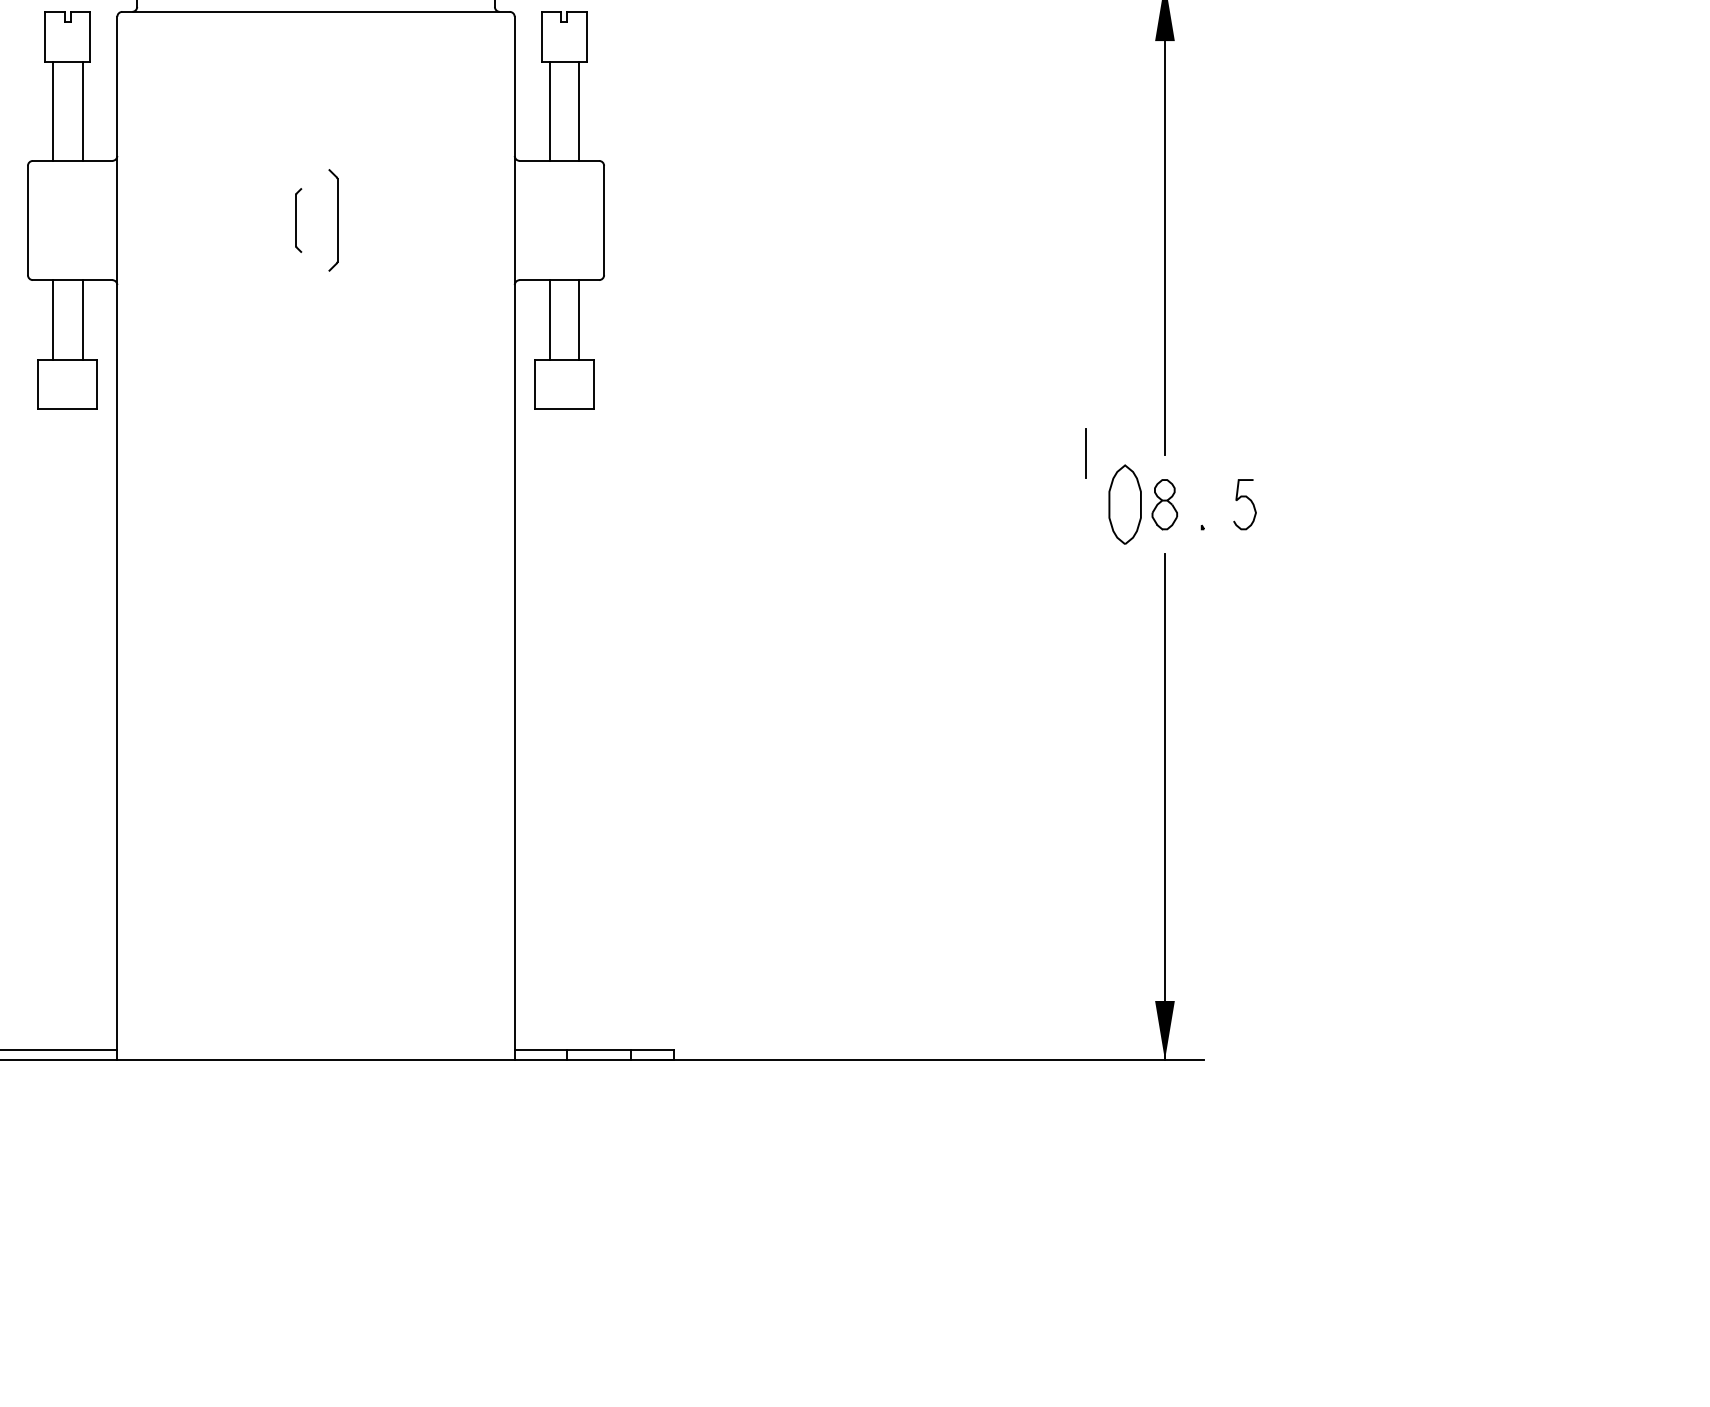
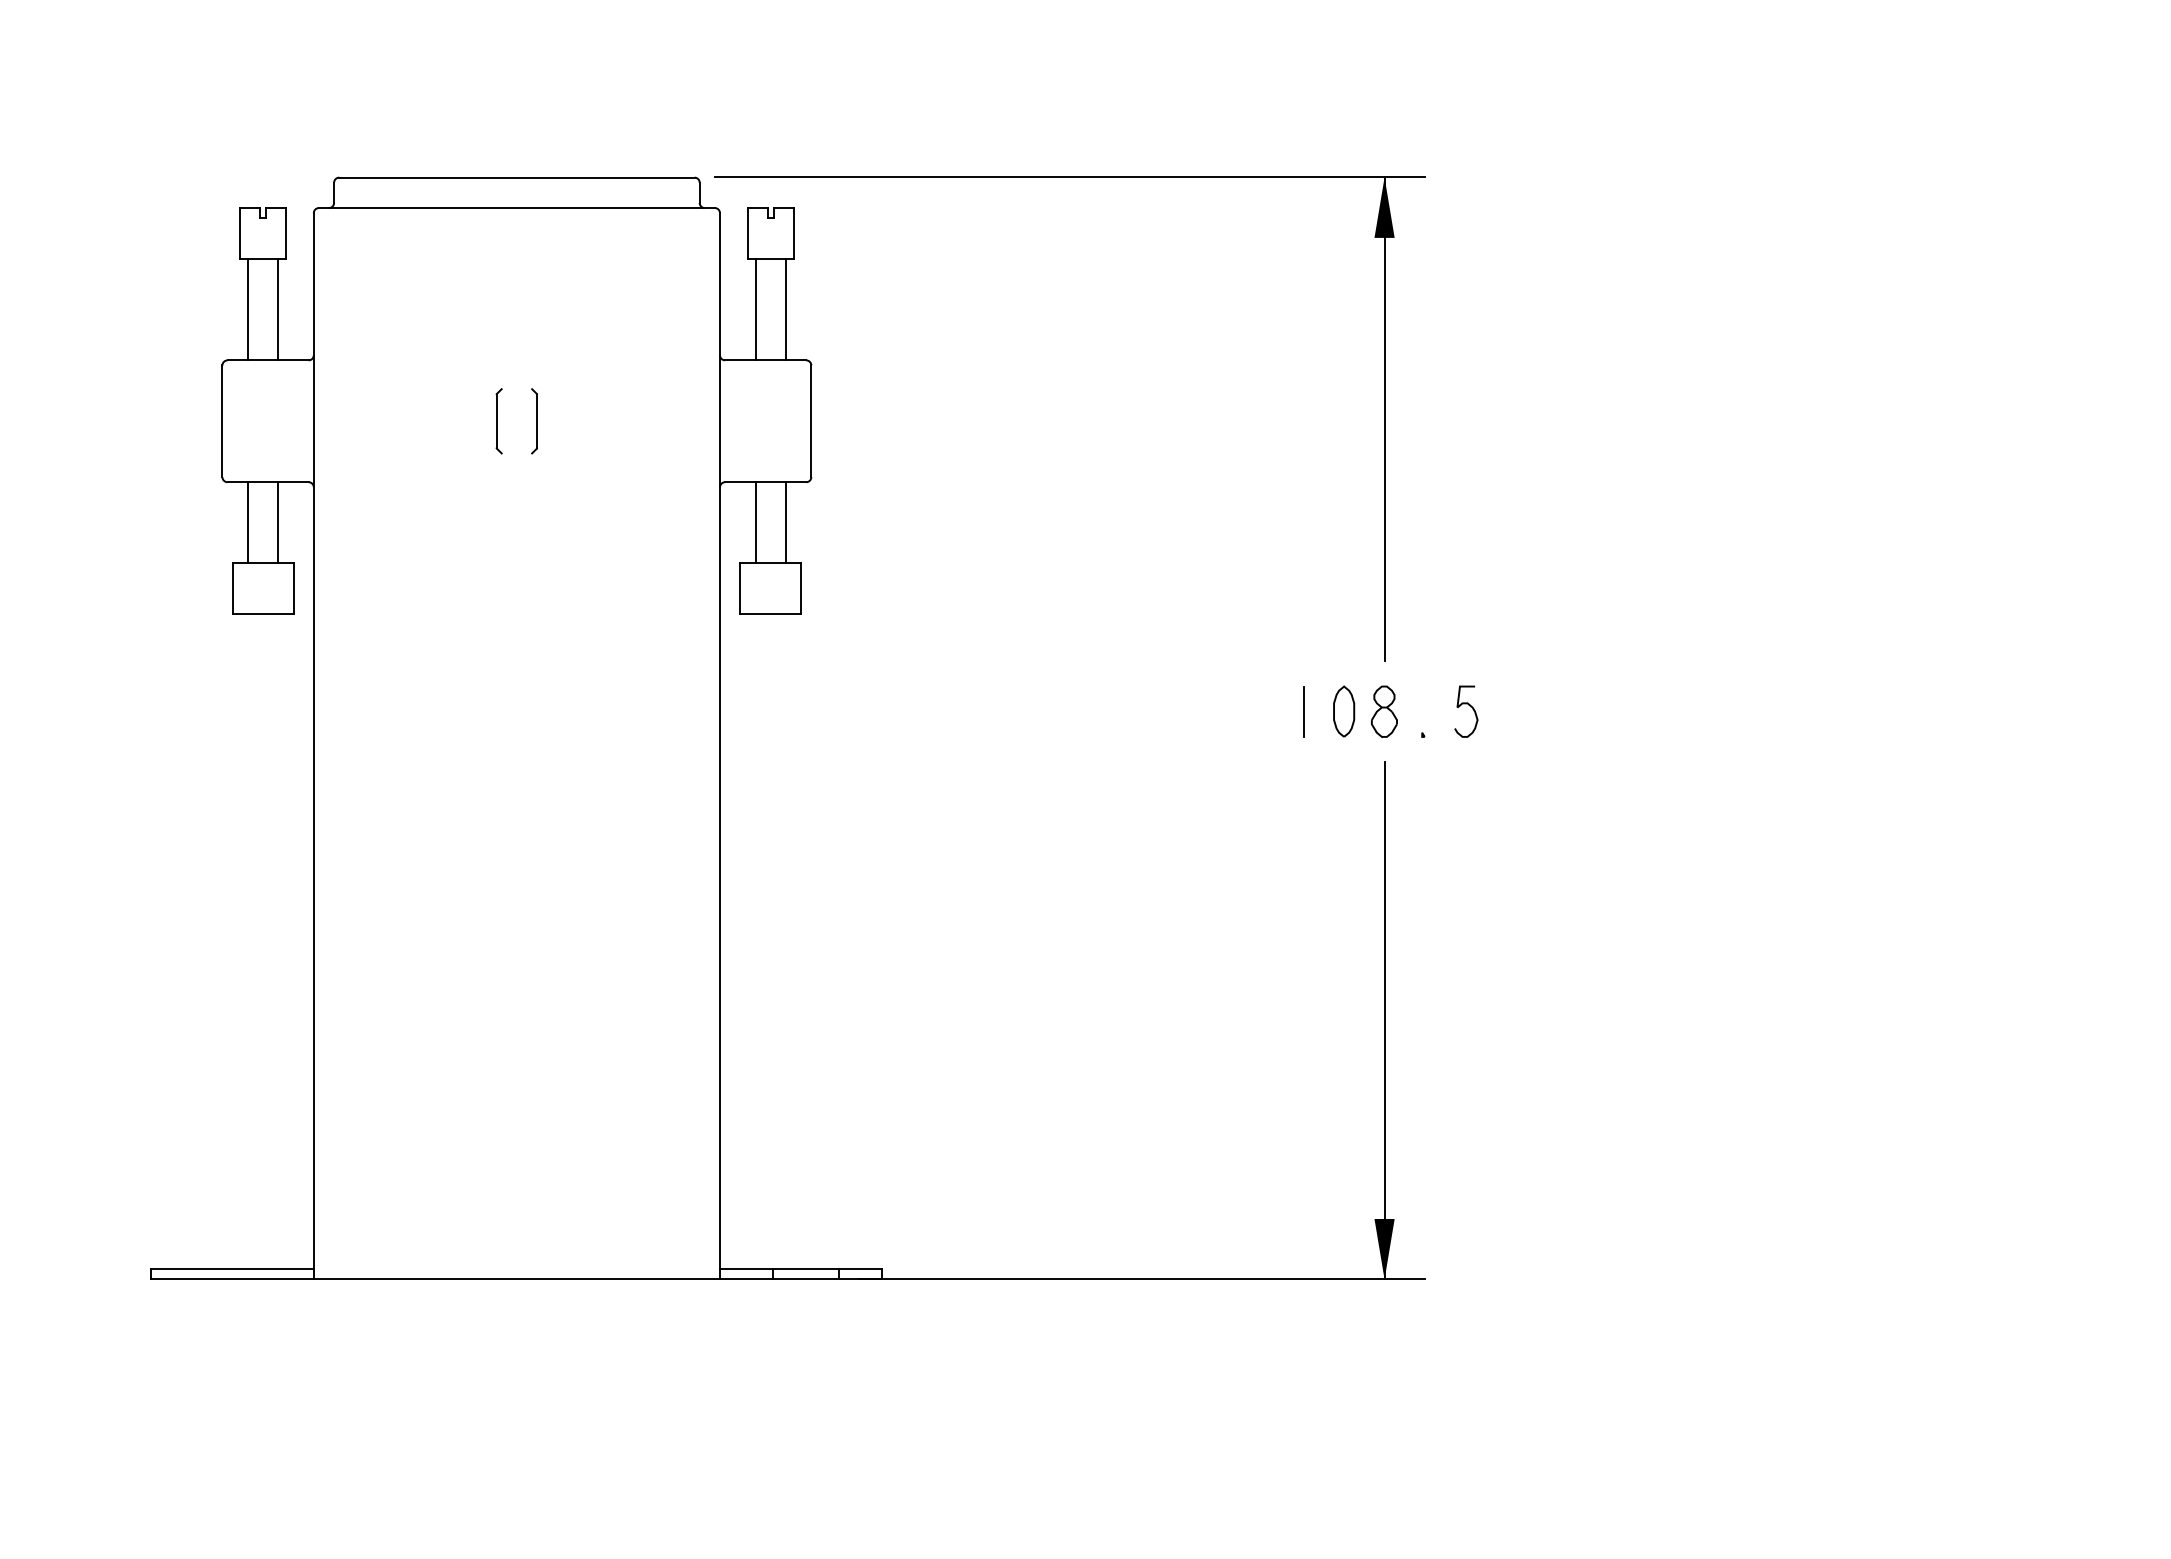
part: (333, 220) -> (534, 421), size x0.62
line: (1085, 453) -> (1303, 711), moved
part: (1125, 504) -> (1344, 711), size x0.62

